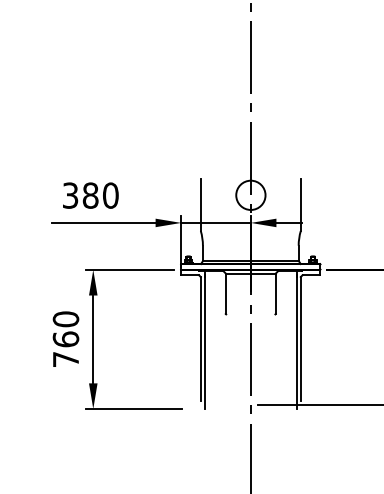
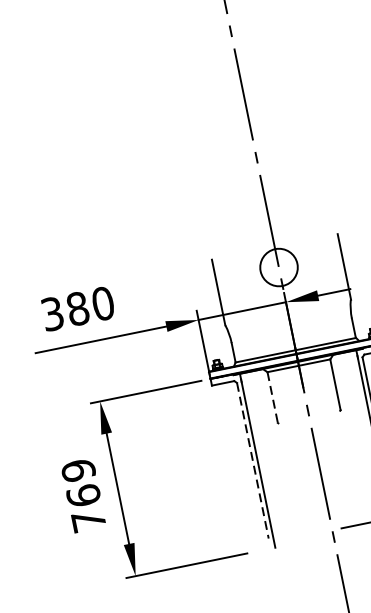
line: (225, 294) -> (272, 398), solid -> dashed
text: (66, 319) -> (79, 470), 760 -> 769
line: (200, 338) -> (252, 460), solid -> dashed

